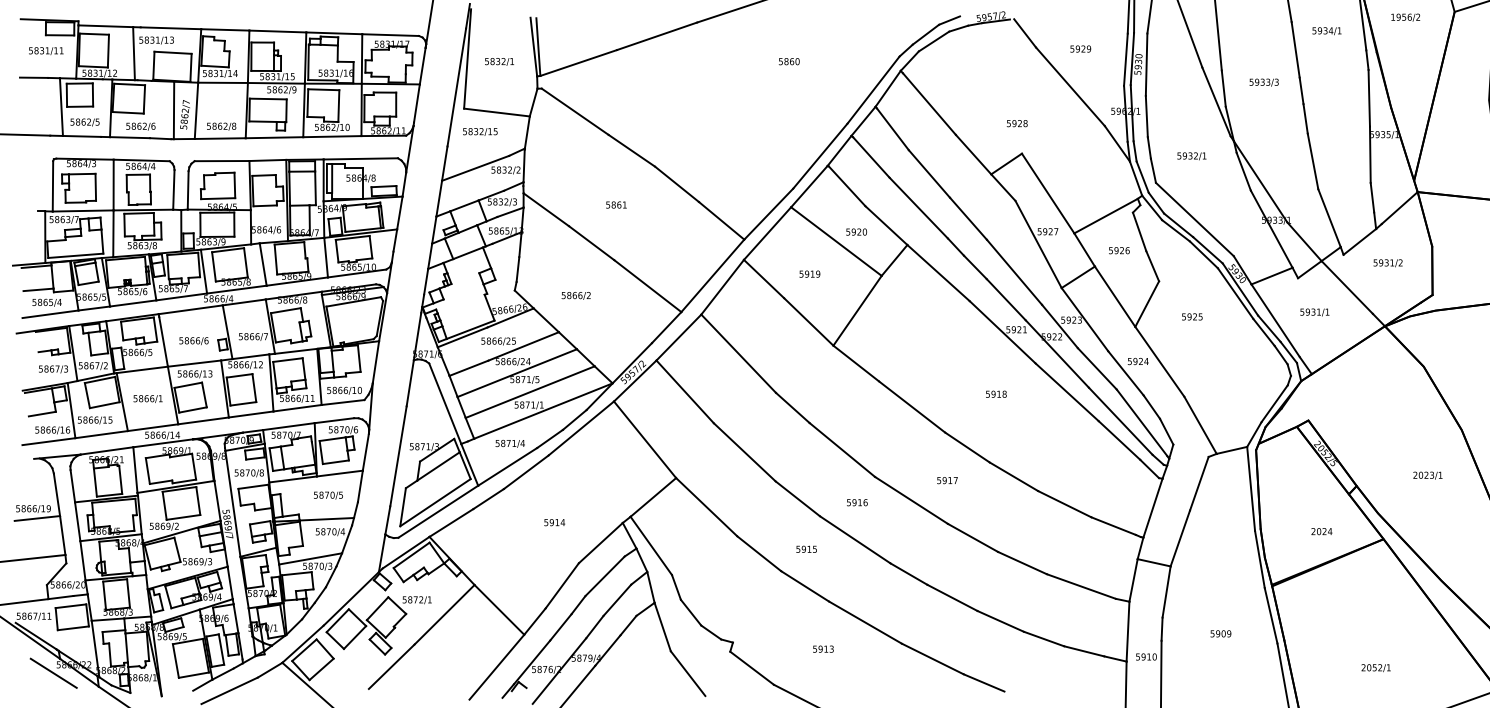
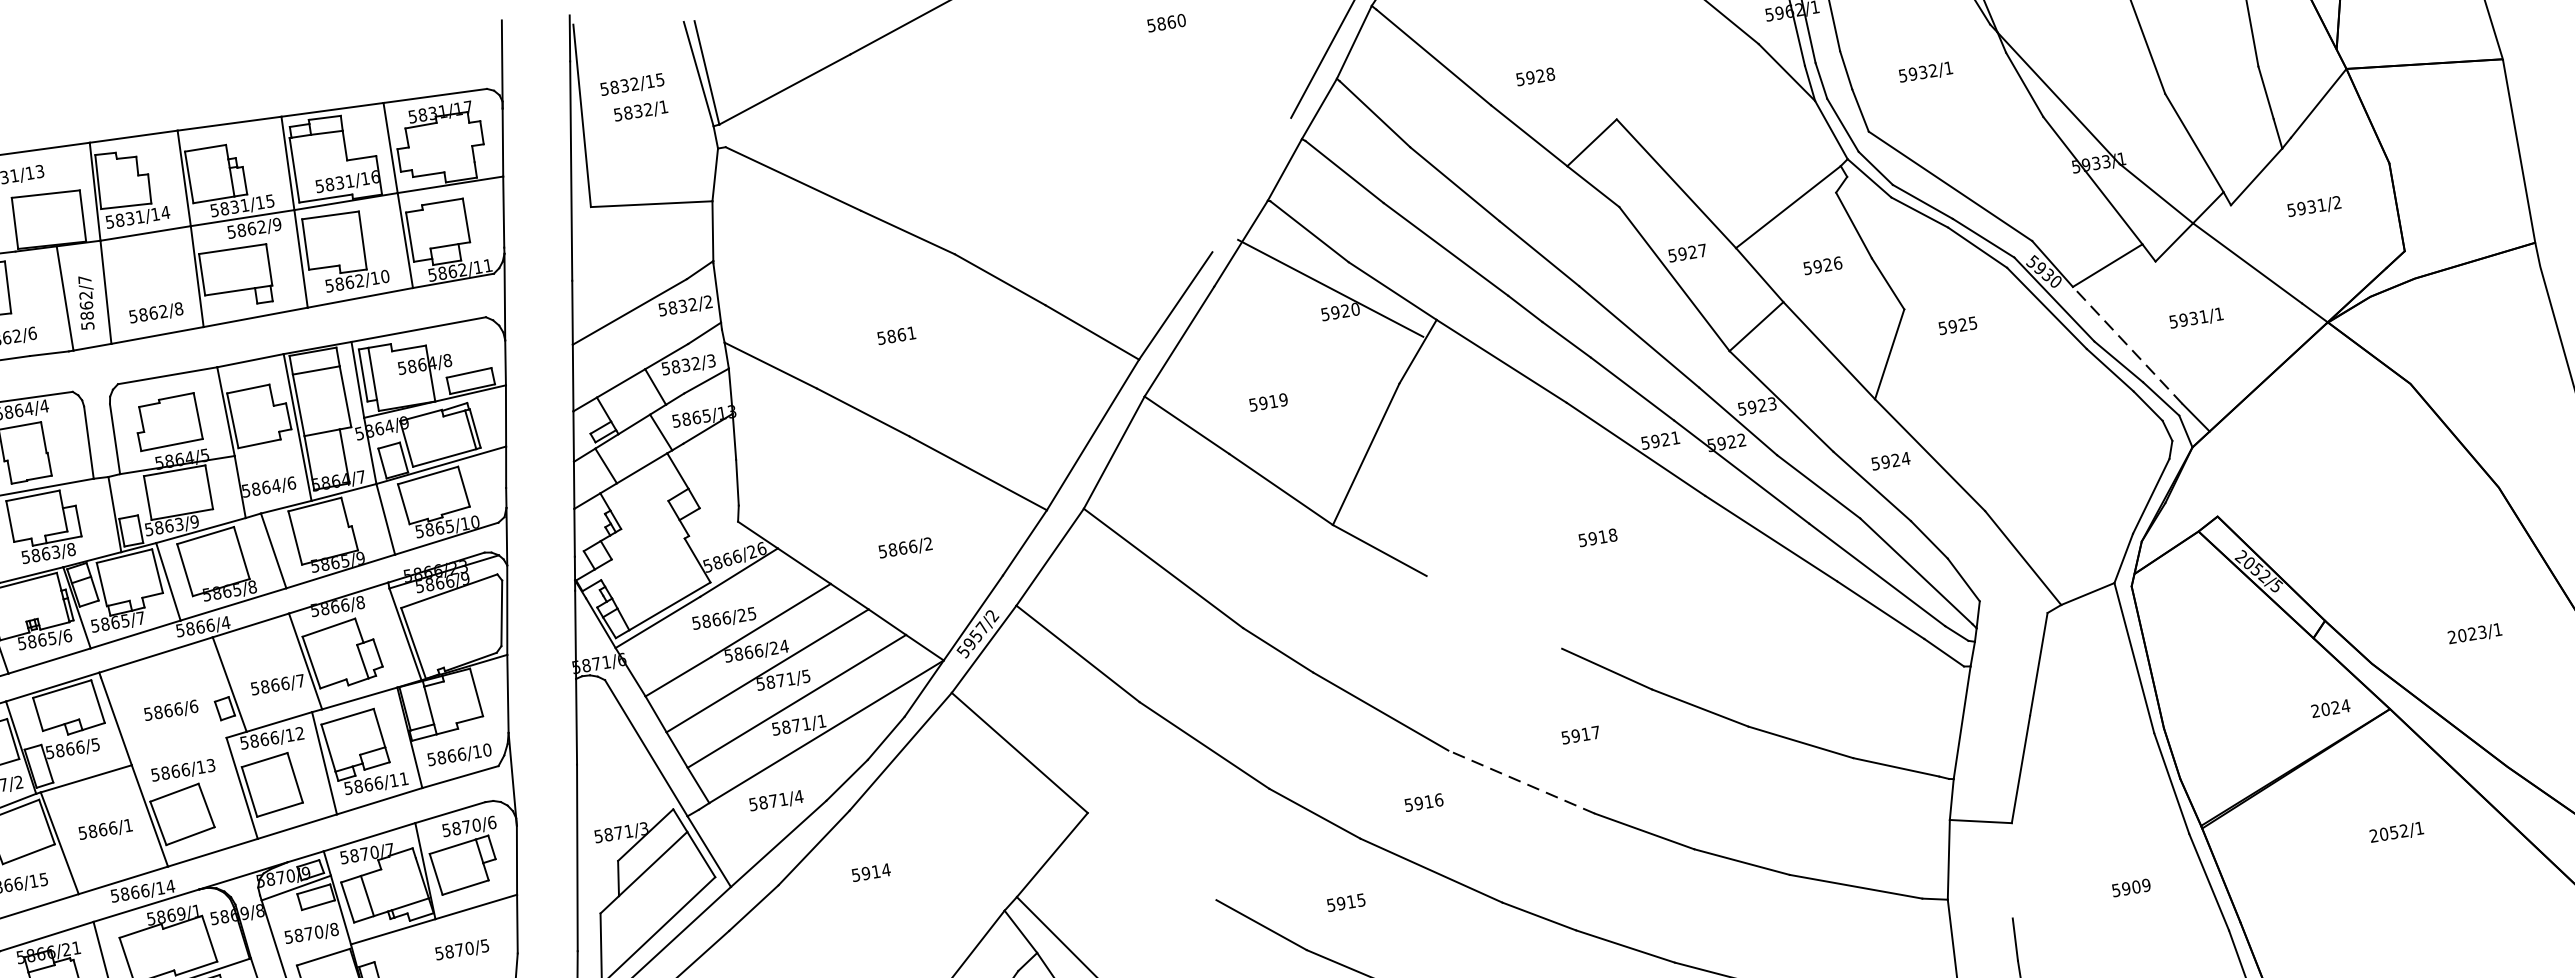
text: (1016, 123) -> (1534, 76), moved
text: (480, 131) -> (632, 84), moved
line: (820, 155) -> (1251, 183), removed
line: (836, 241) -> (1330, 288), moved
text: (575, 295) -> (904, 547), moved
text: (1192, 316) -> (1958, 324), moved
line: (1275, 320) -> (2127, 345), solid -> dashed
line: (194, 363) -> (179, 751), removed
text: (996, 393) -> (1597, 536), moved
line: (912, 406) -> (1494, 611), removed
text: (1427, 475) -> (2474, 634), moved
line: (911, 500) -> (1521, 782), solid -> dashed
line: (706, 507) -> (1151, 857), removed
text: (554, 522) -> (870, 872), moved
text: (1321, 531) -> (2330, 708), moved
line: (1166, 591) -> (2011, 869), removed
text: (1220, 633) -> (2130, 887), moved
text: (1375, 668) -> (2395, 833), moved

